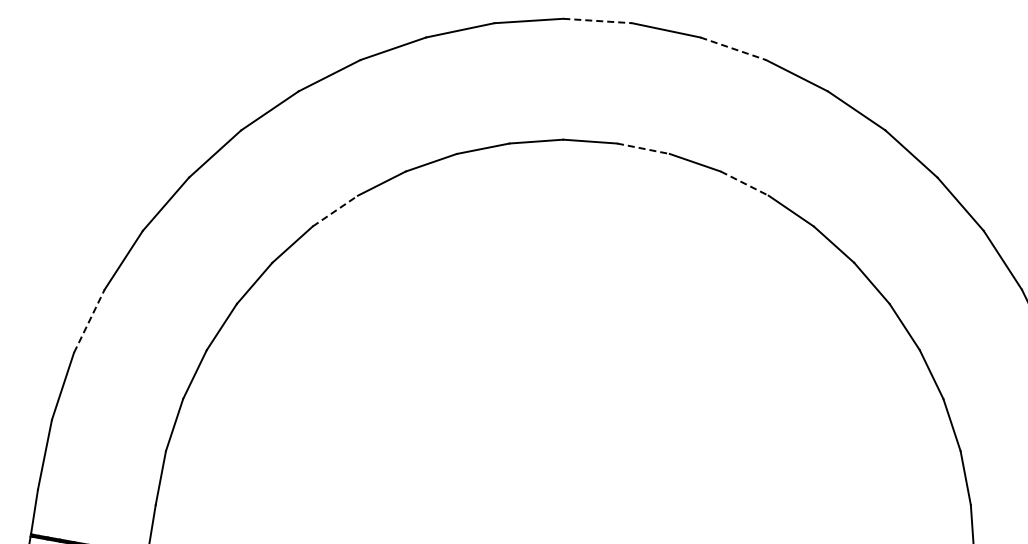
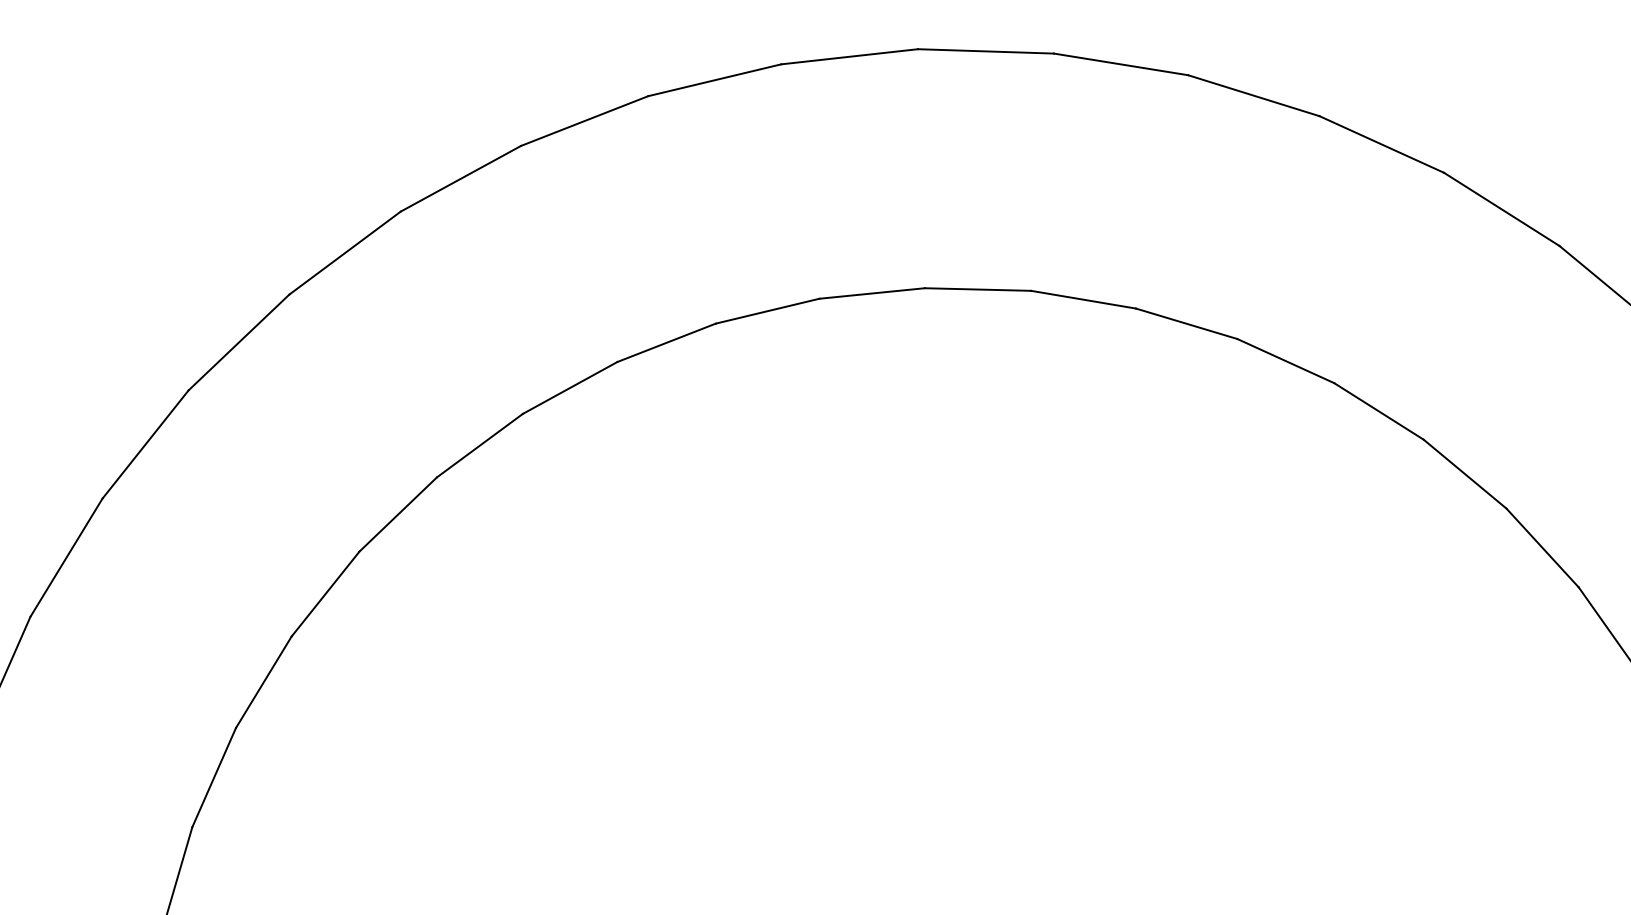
line: (598, 21) -> (1122, 65), dashed -> solid
line: (733, 48) -> (1382, 144), dashed -> solid
line: (643, 148) -> (1186, 323), dashed -> solid
line: (744, 183) -> (1378, 411), dashed -> solid
line: (335, 210) -> (570, 386), dashed -> solid
line: (89, 320) -> (66, 556), dashed -> solid

